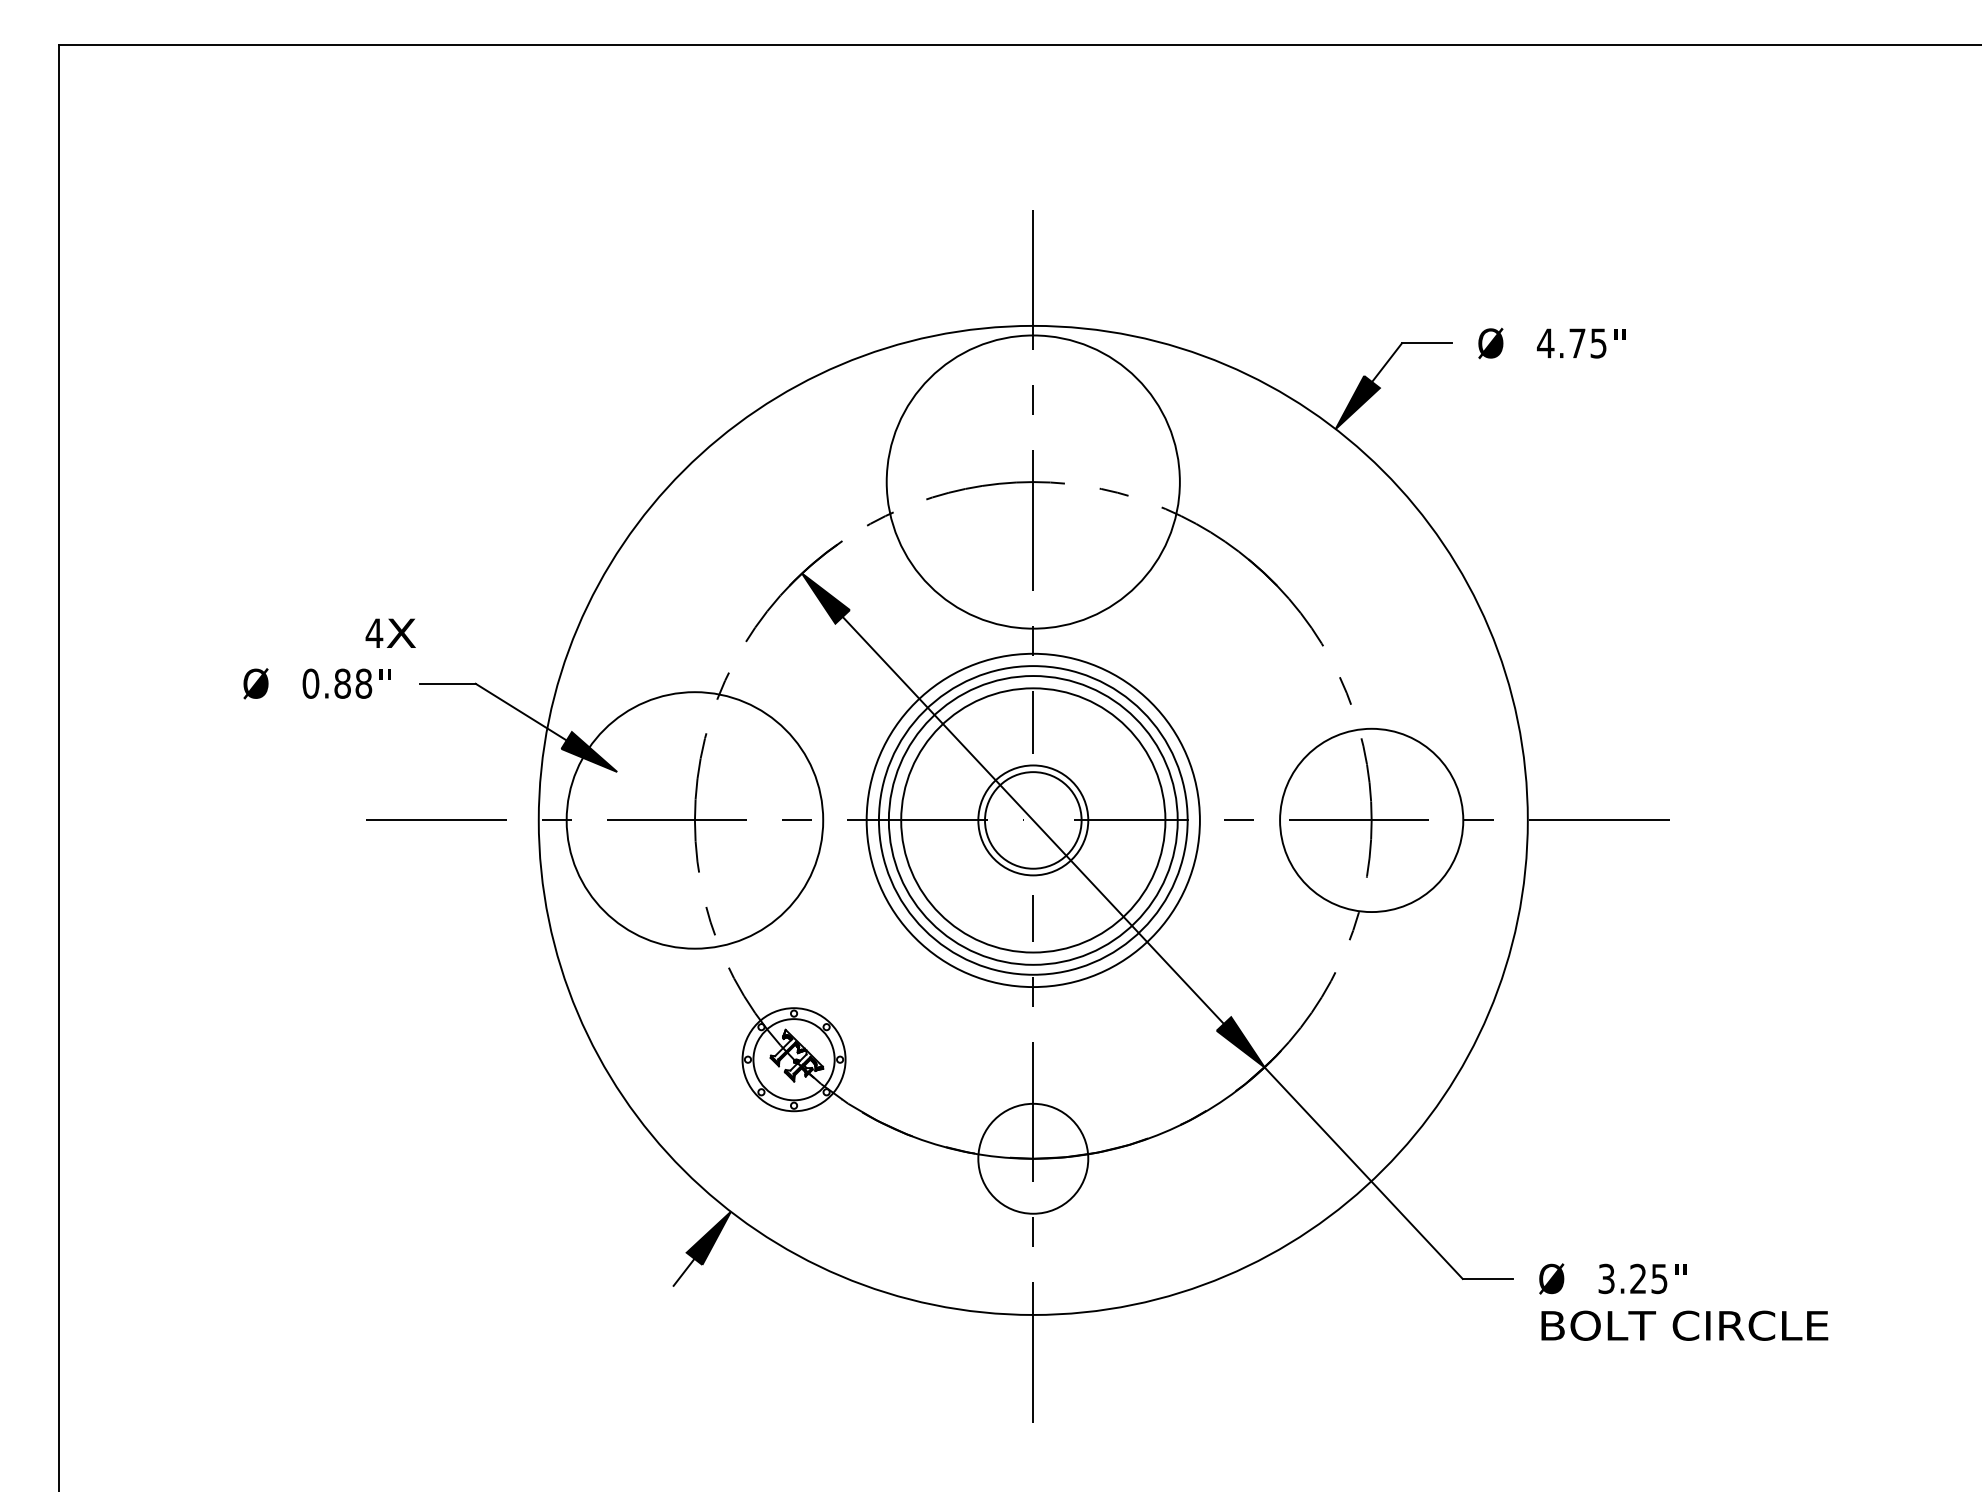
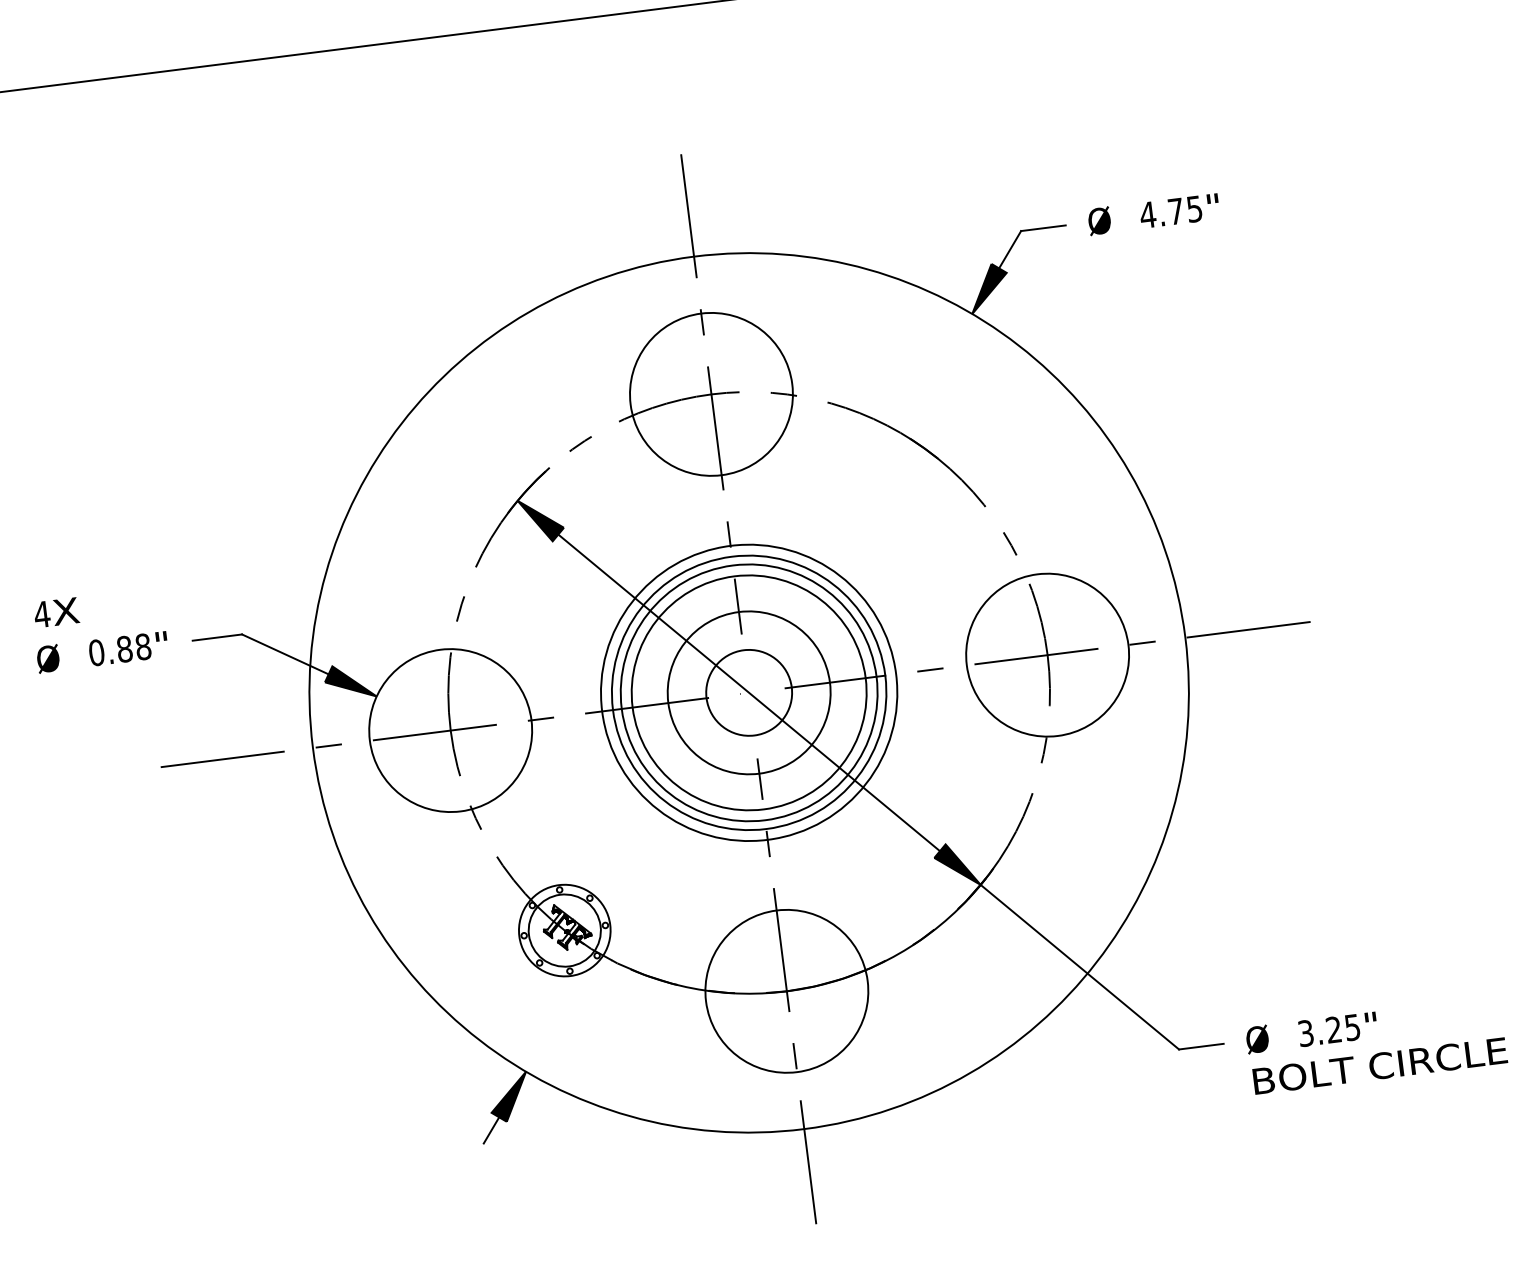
circle: (1032, 481) -> (710, 393), size x0.62
text: (390, 632) -> (56, 611), moved
circle: (694, 820) -> (450, 730), size x0.71
circle: (1032, 820) -> (748, 693), size x1.67
circle: (1032, 1158) -> (786, 991), size x1.67

